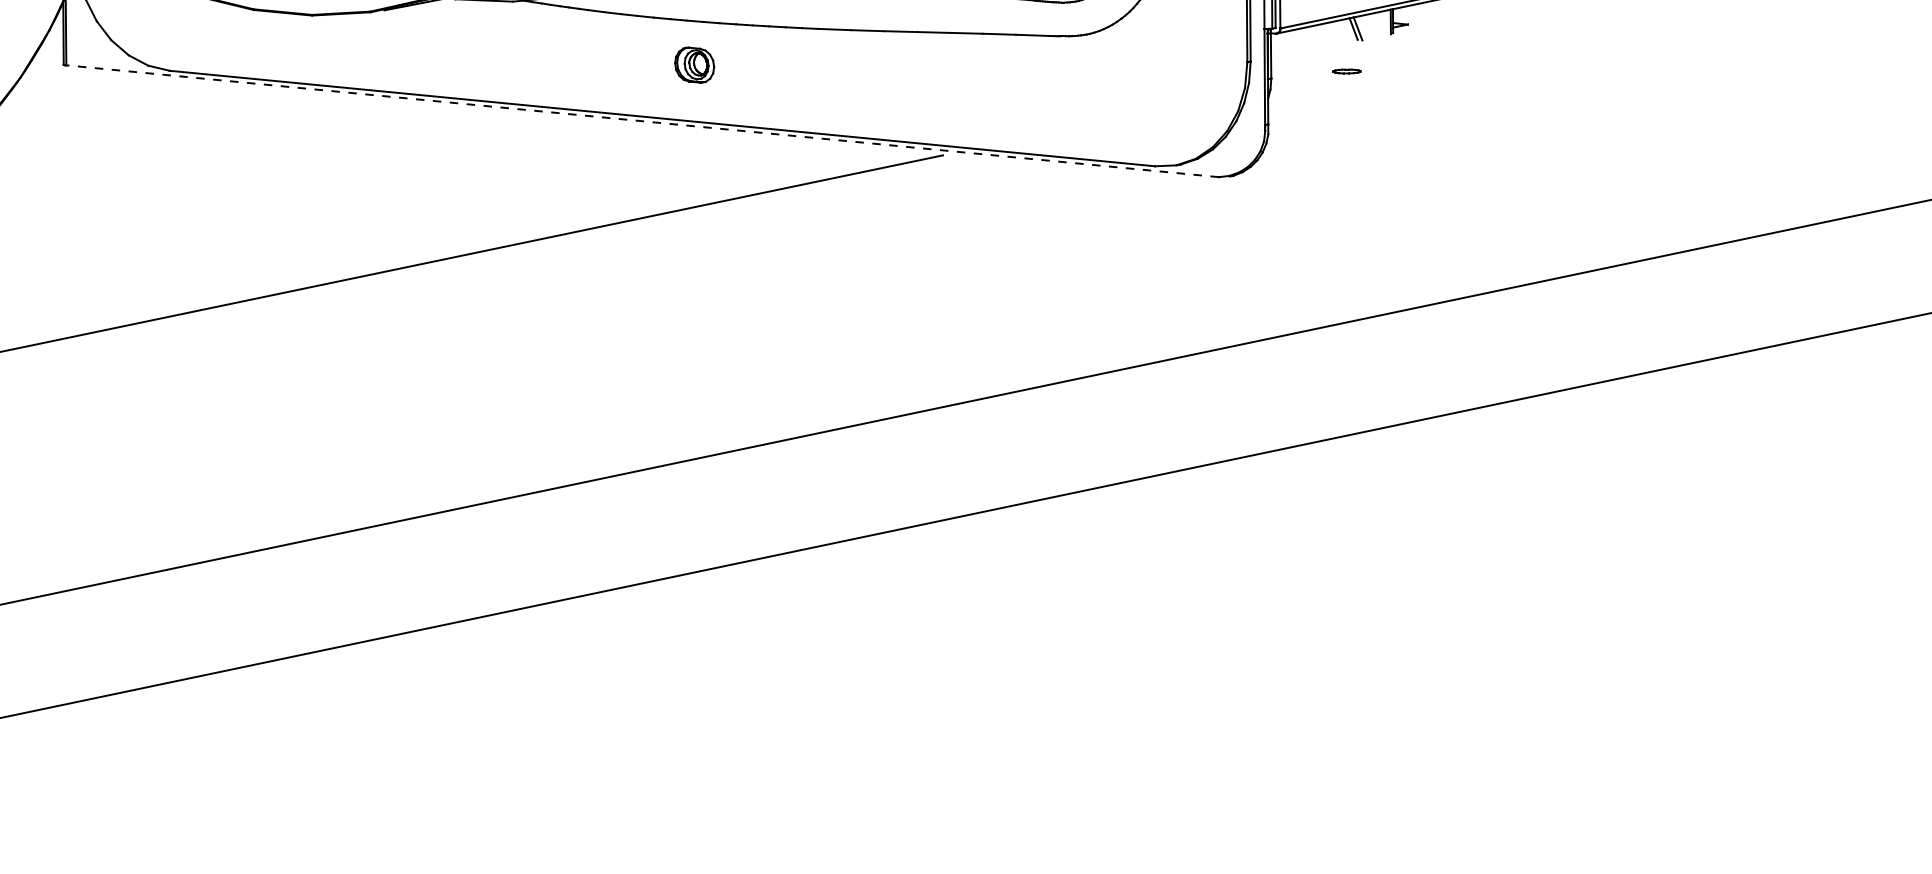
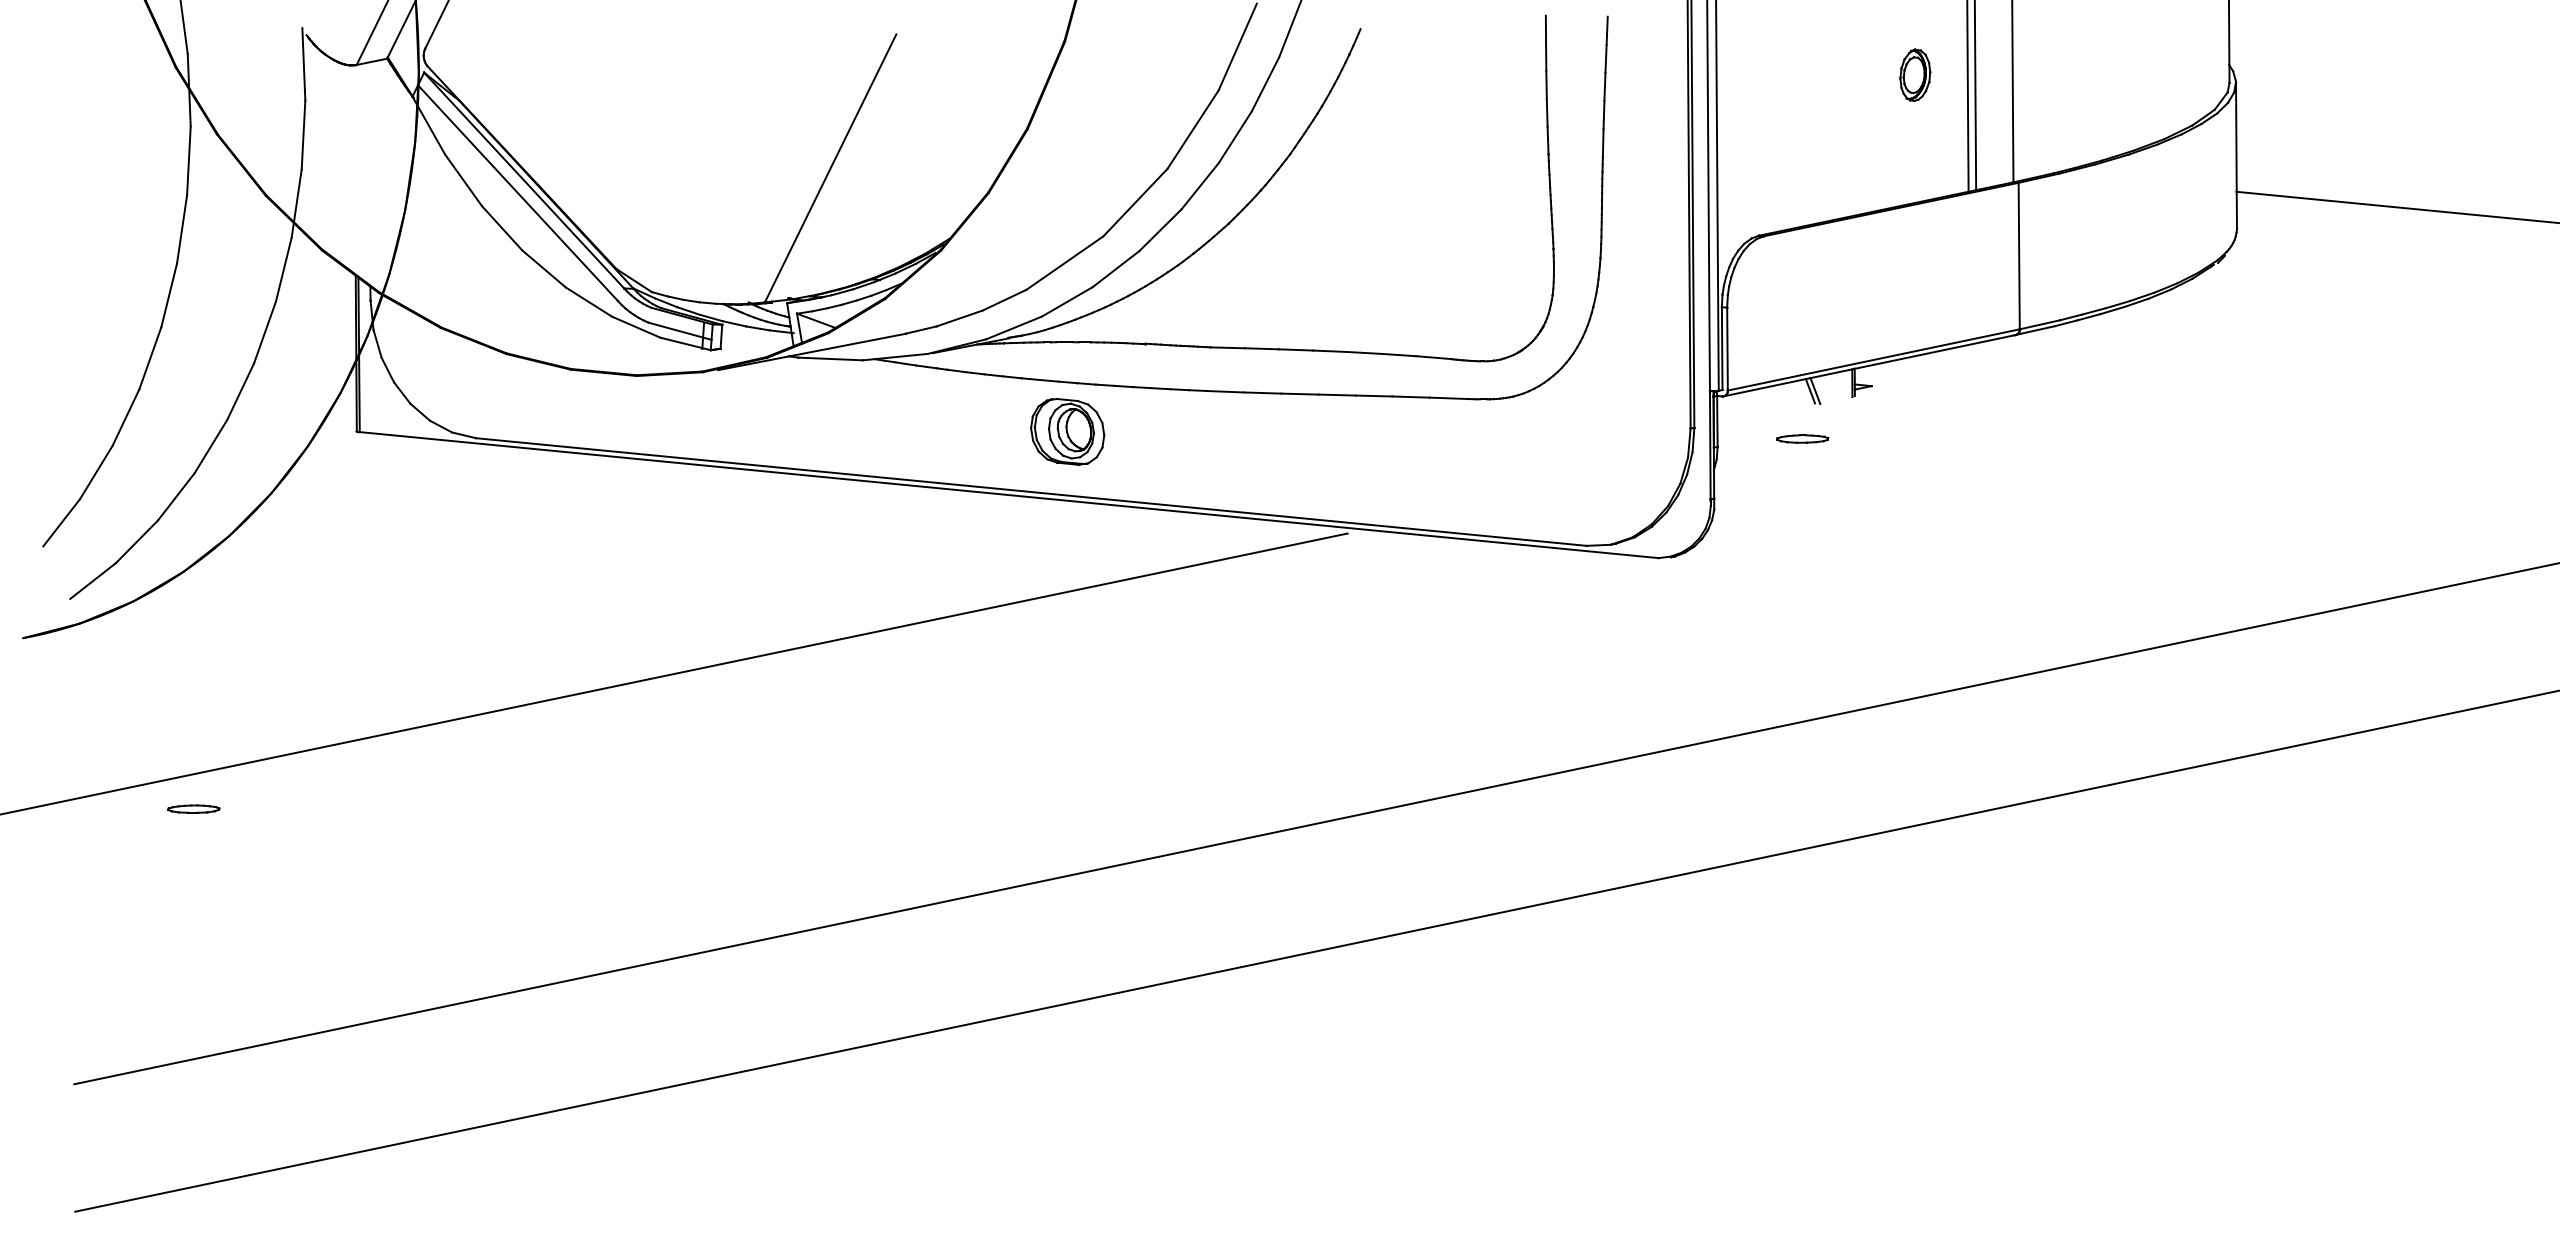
part: (694, 64) -> (1067, 431), size x1.67
part: (1346, 71) -> (1802, 438), size x1.67
line: (642, 121) -> (1008, 495), dashed -> solid

